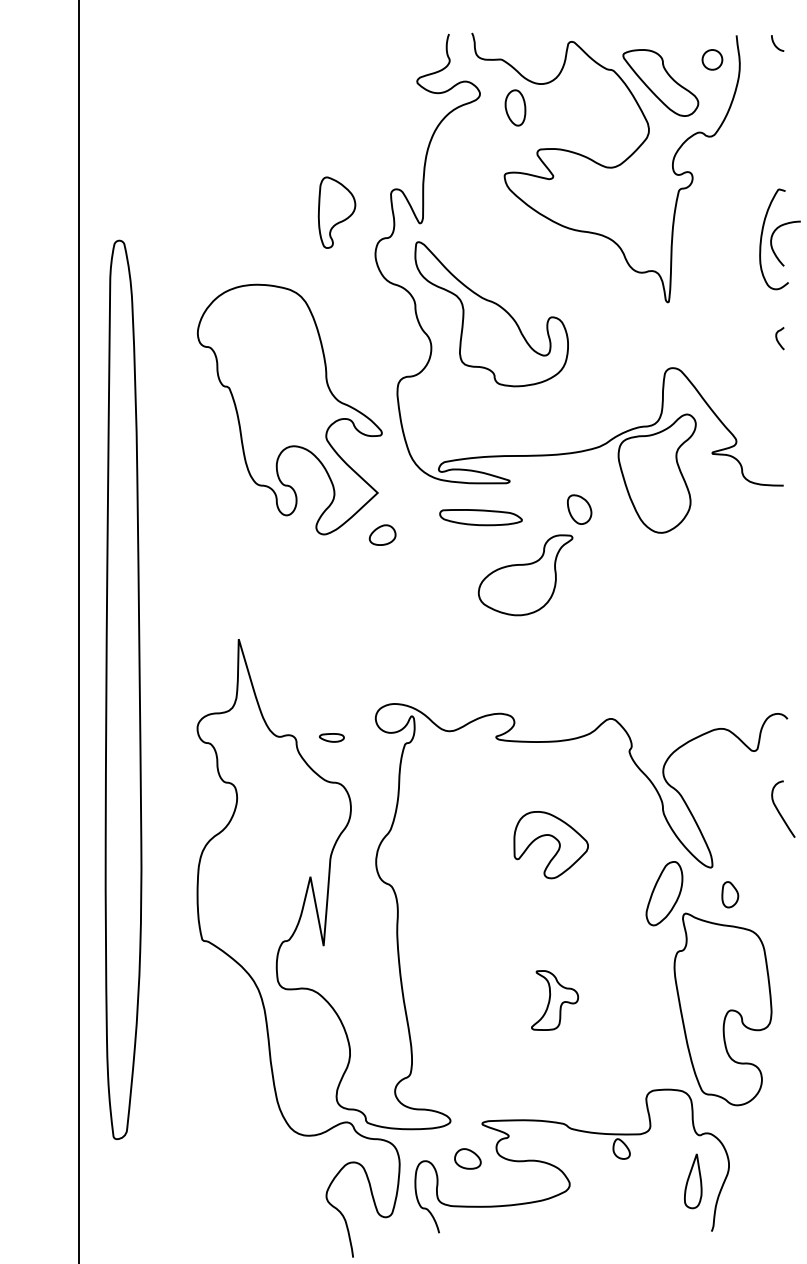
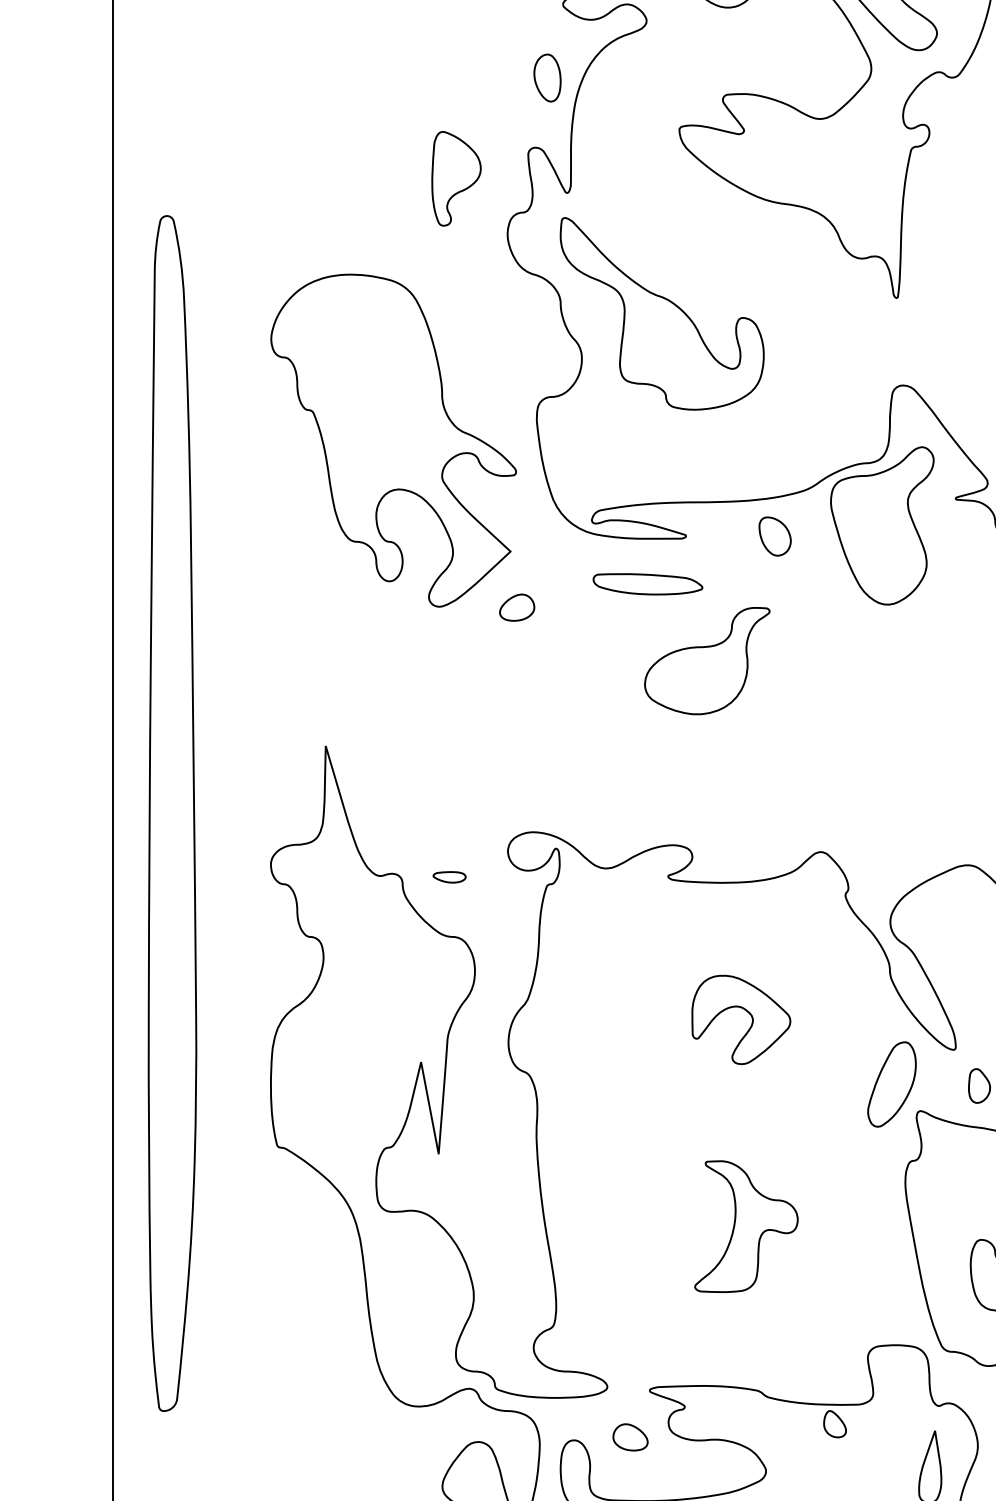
part: (515, 107) -> (547, 77), moved
part: (579, 509) -> (774, 536), moved
part: (554, 1000) -> (745, 1226), size x1.67

